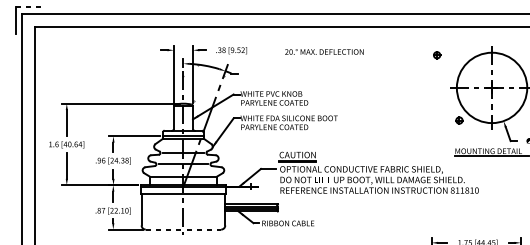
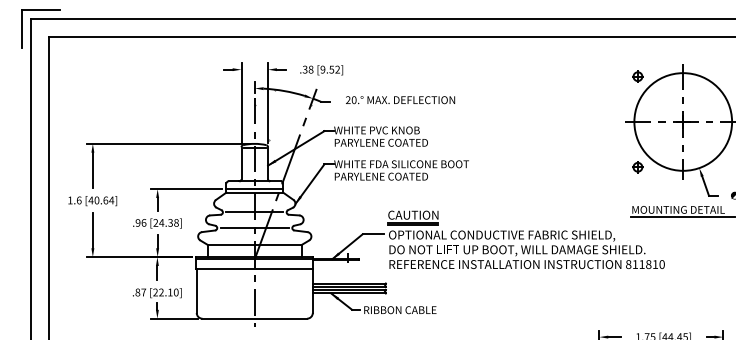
line: (29, 7) -> (40, 10), dashed -> solid
text: (324, 52) -> (400, 100), moved
part: (436, 55) -> (637, 76), moved
line: (183, 229) -> (255, 318), dashed -> solid

